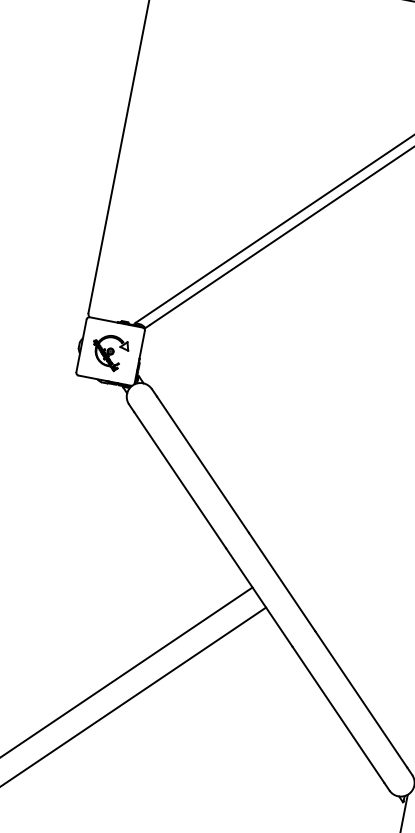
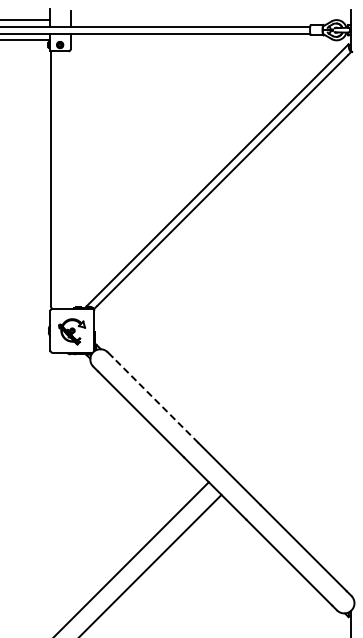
line: (202, 465) -> (155, 400), solid -> dashed

